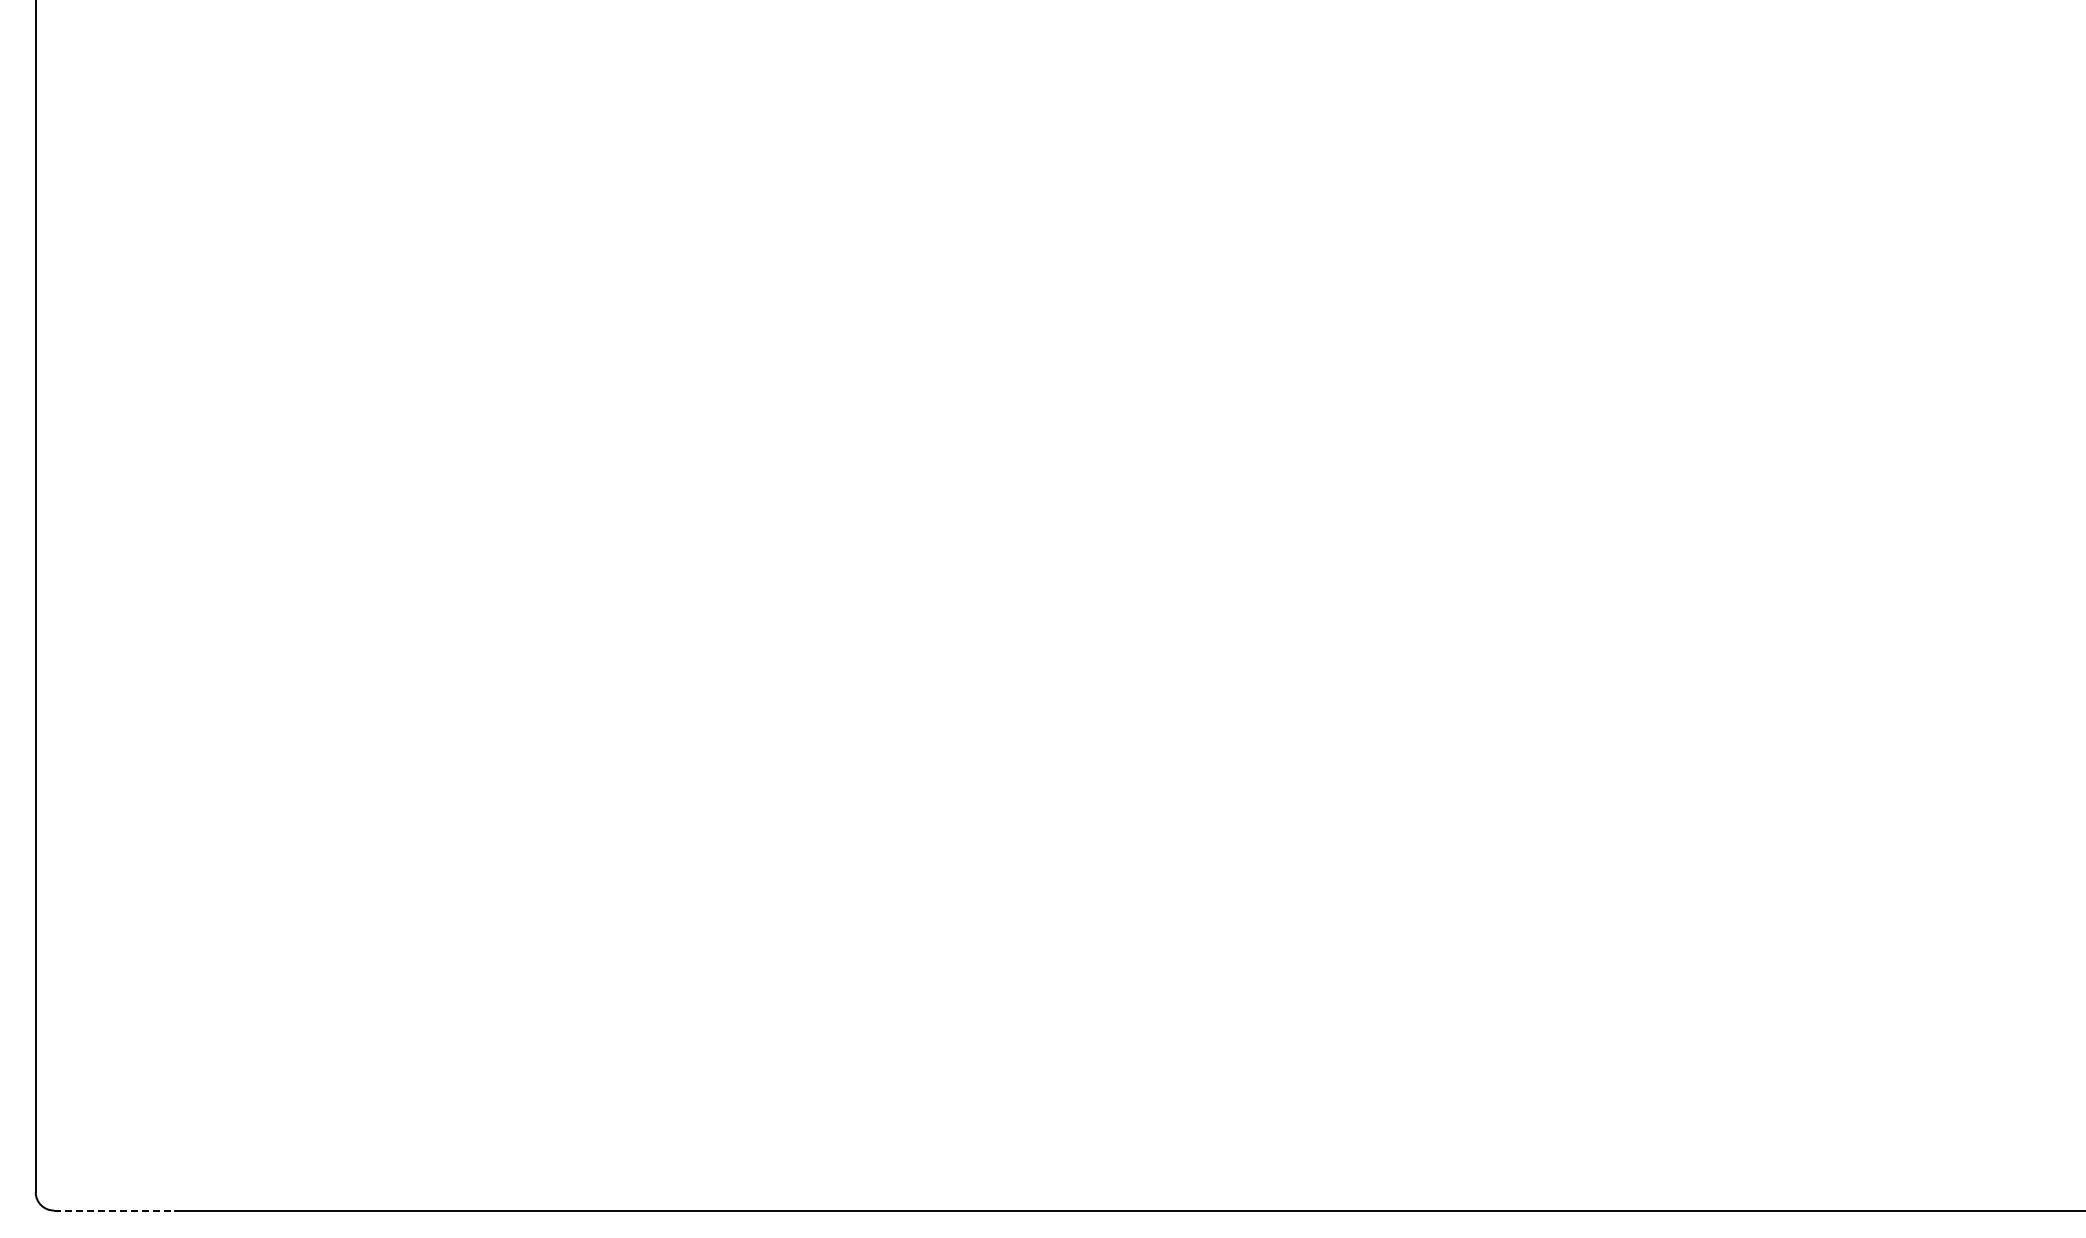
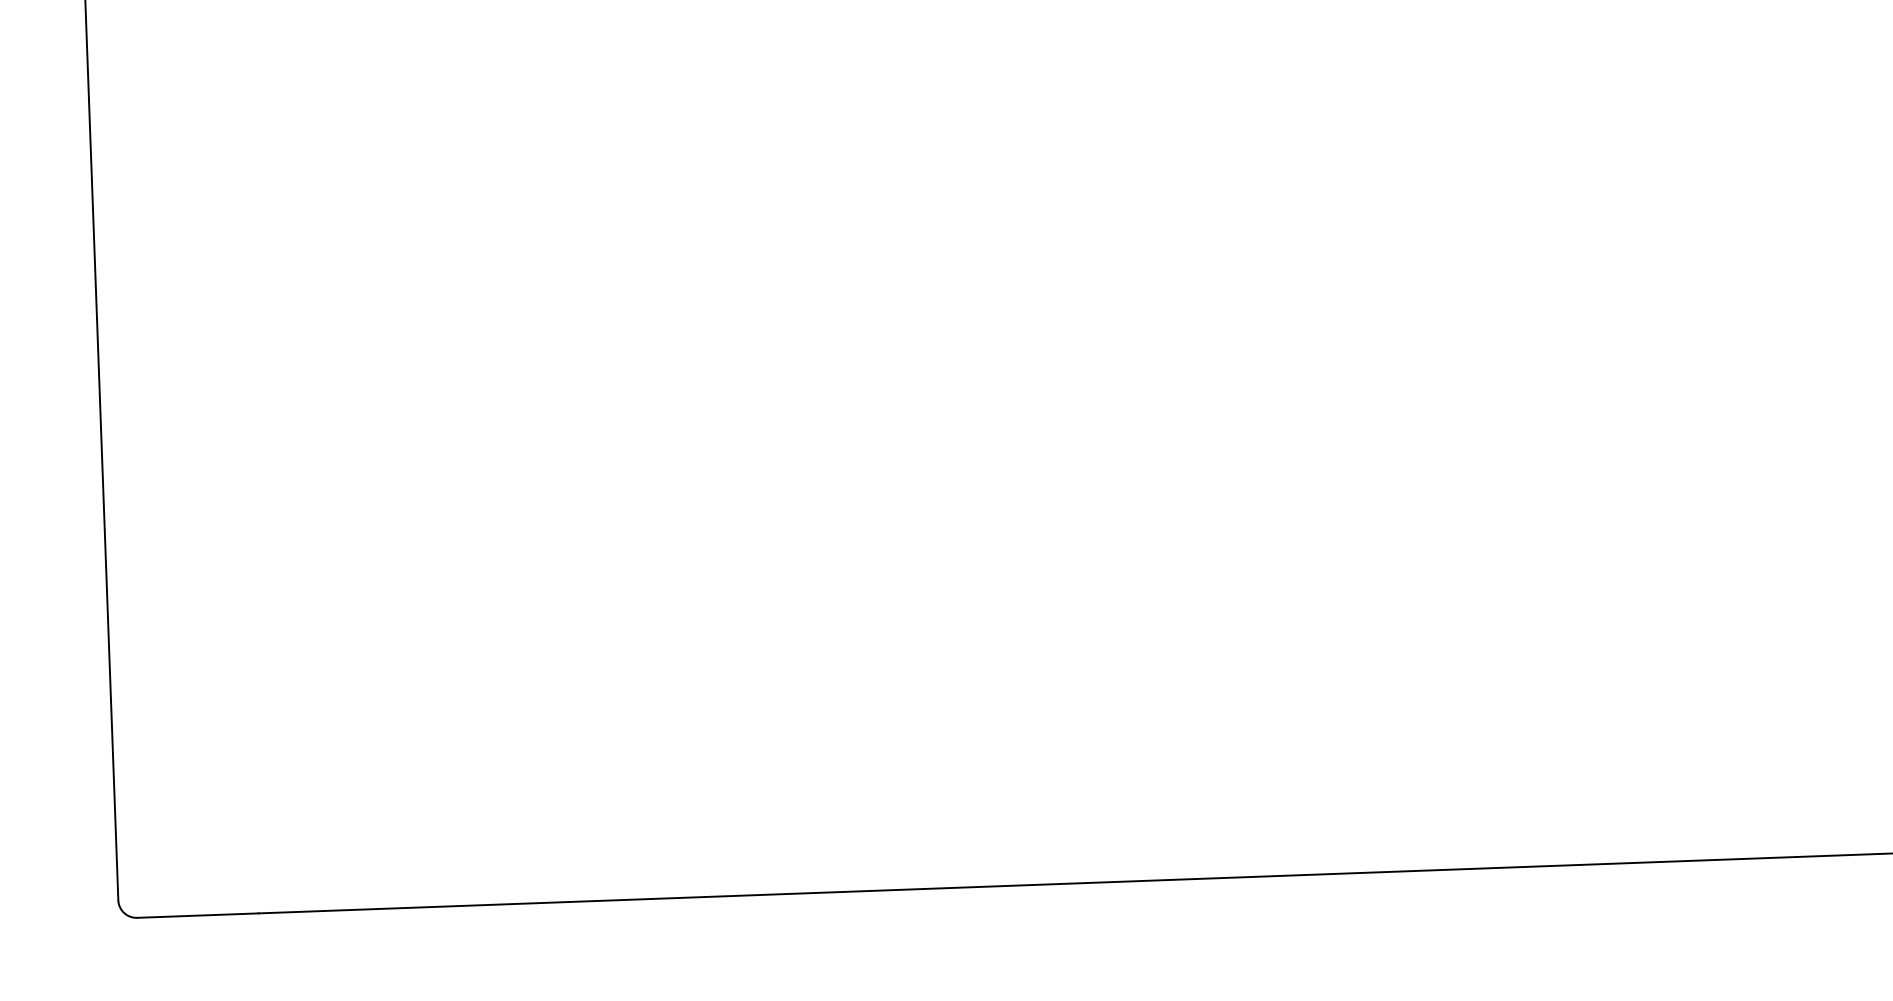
line: (114, 1210) -> (197, 915), dashed -> solid

